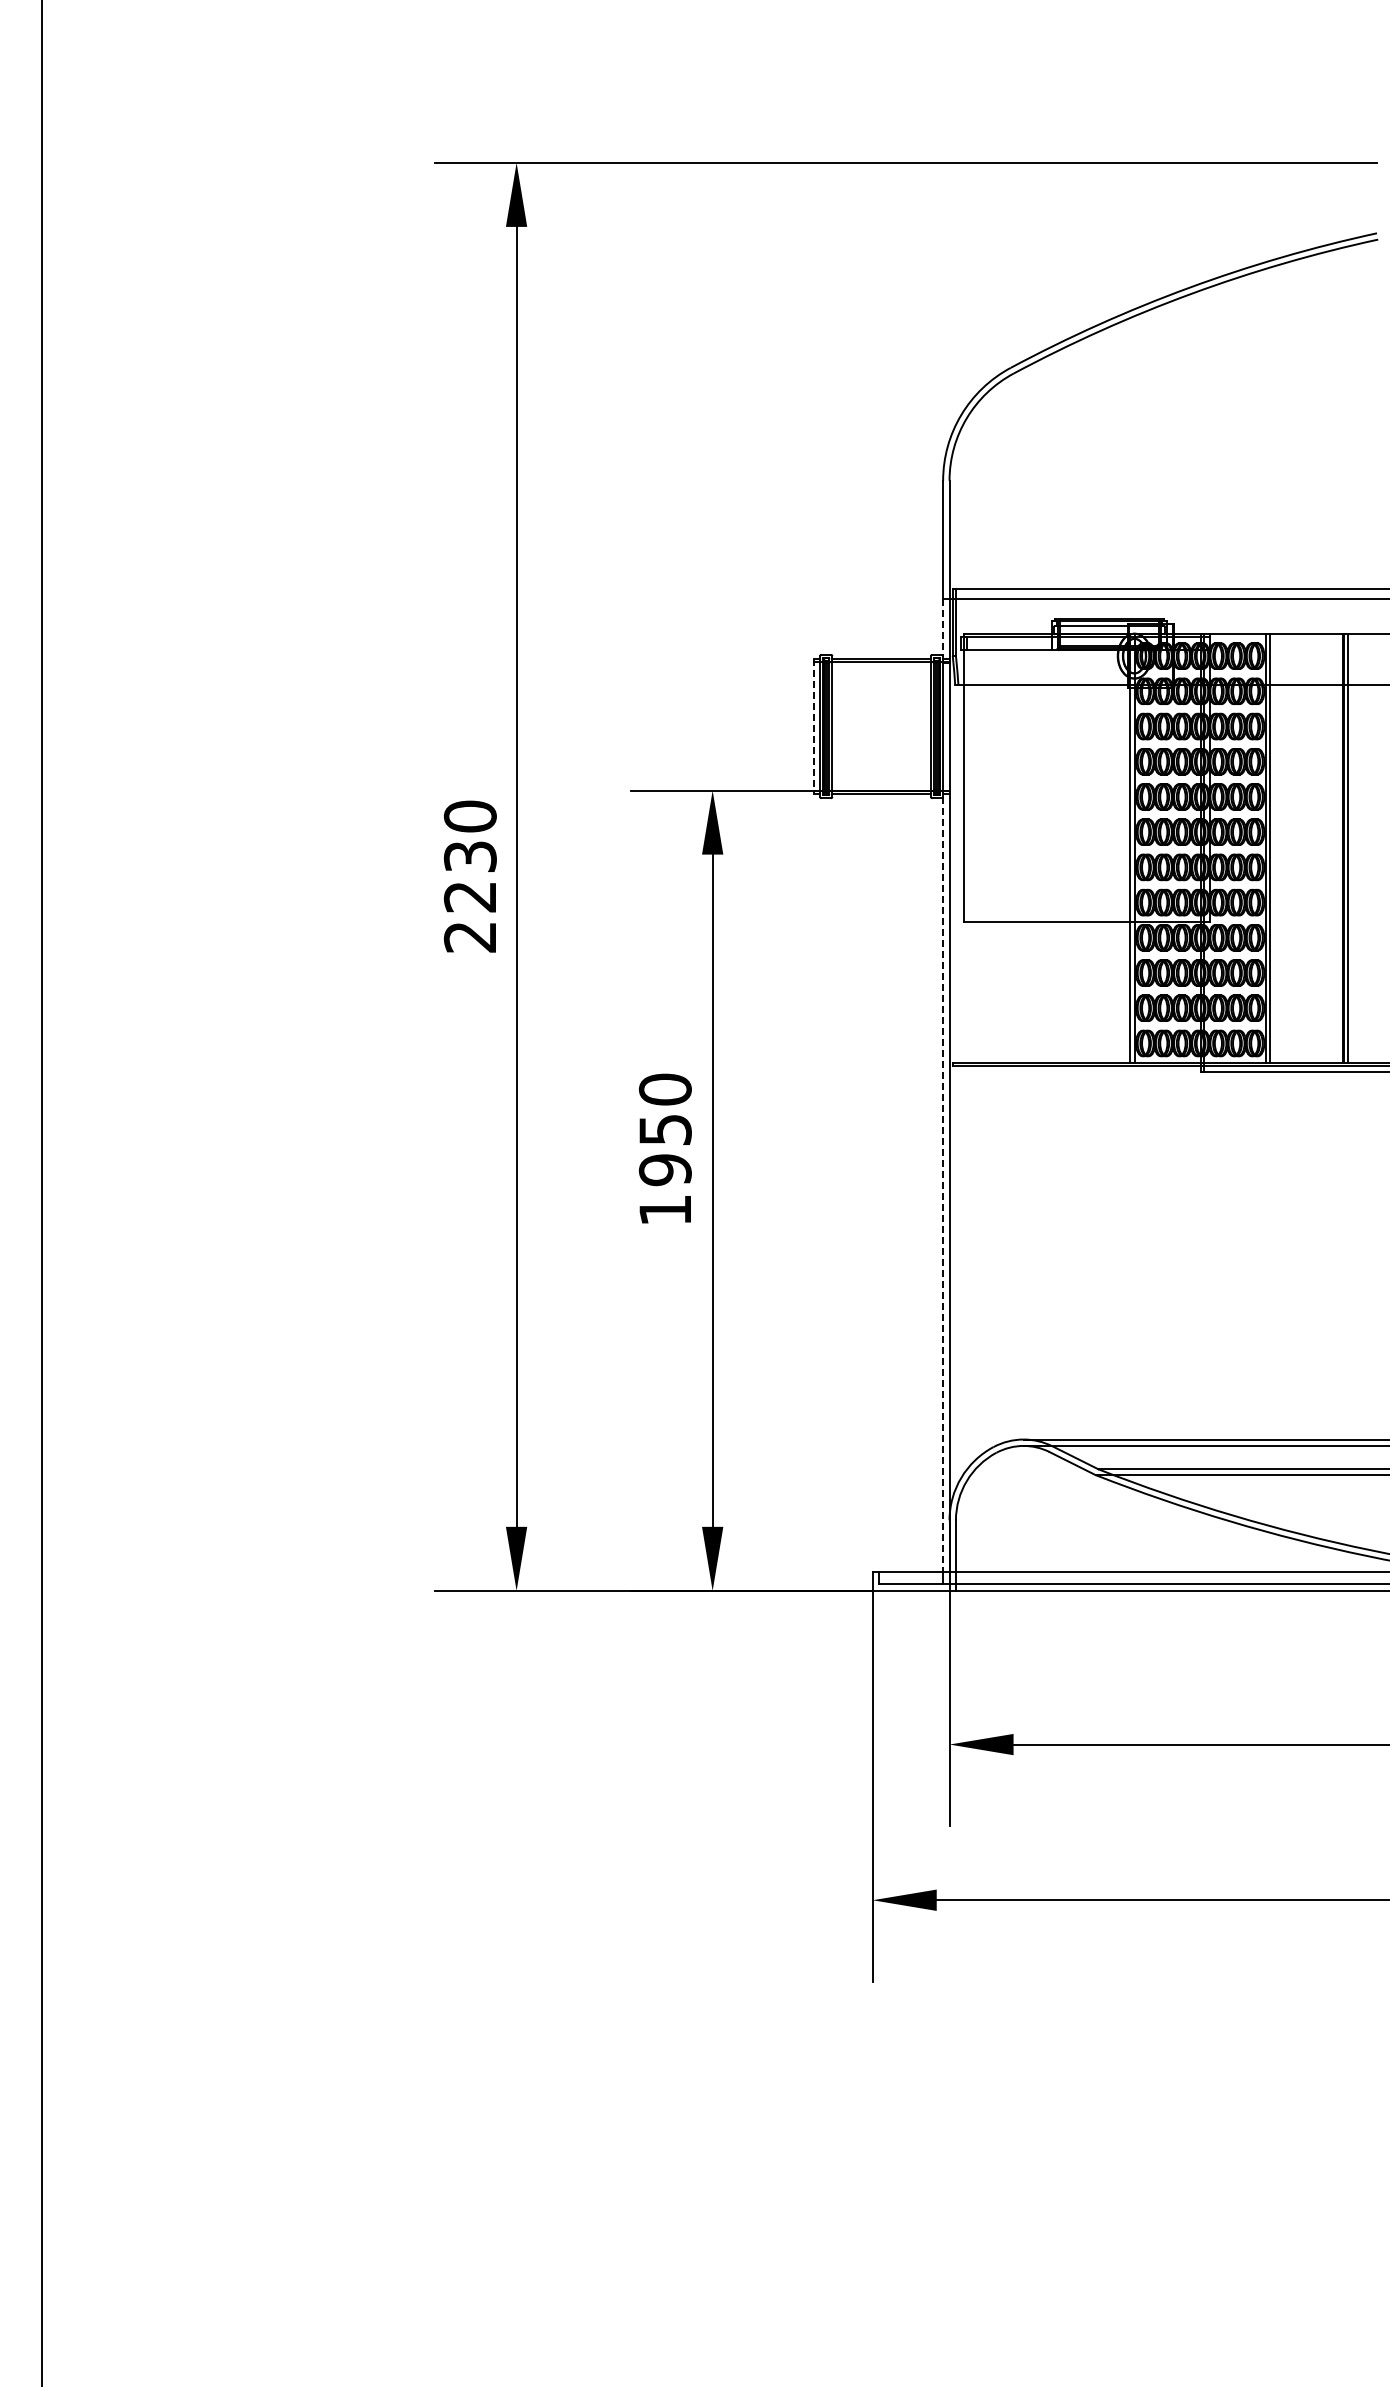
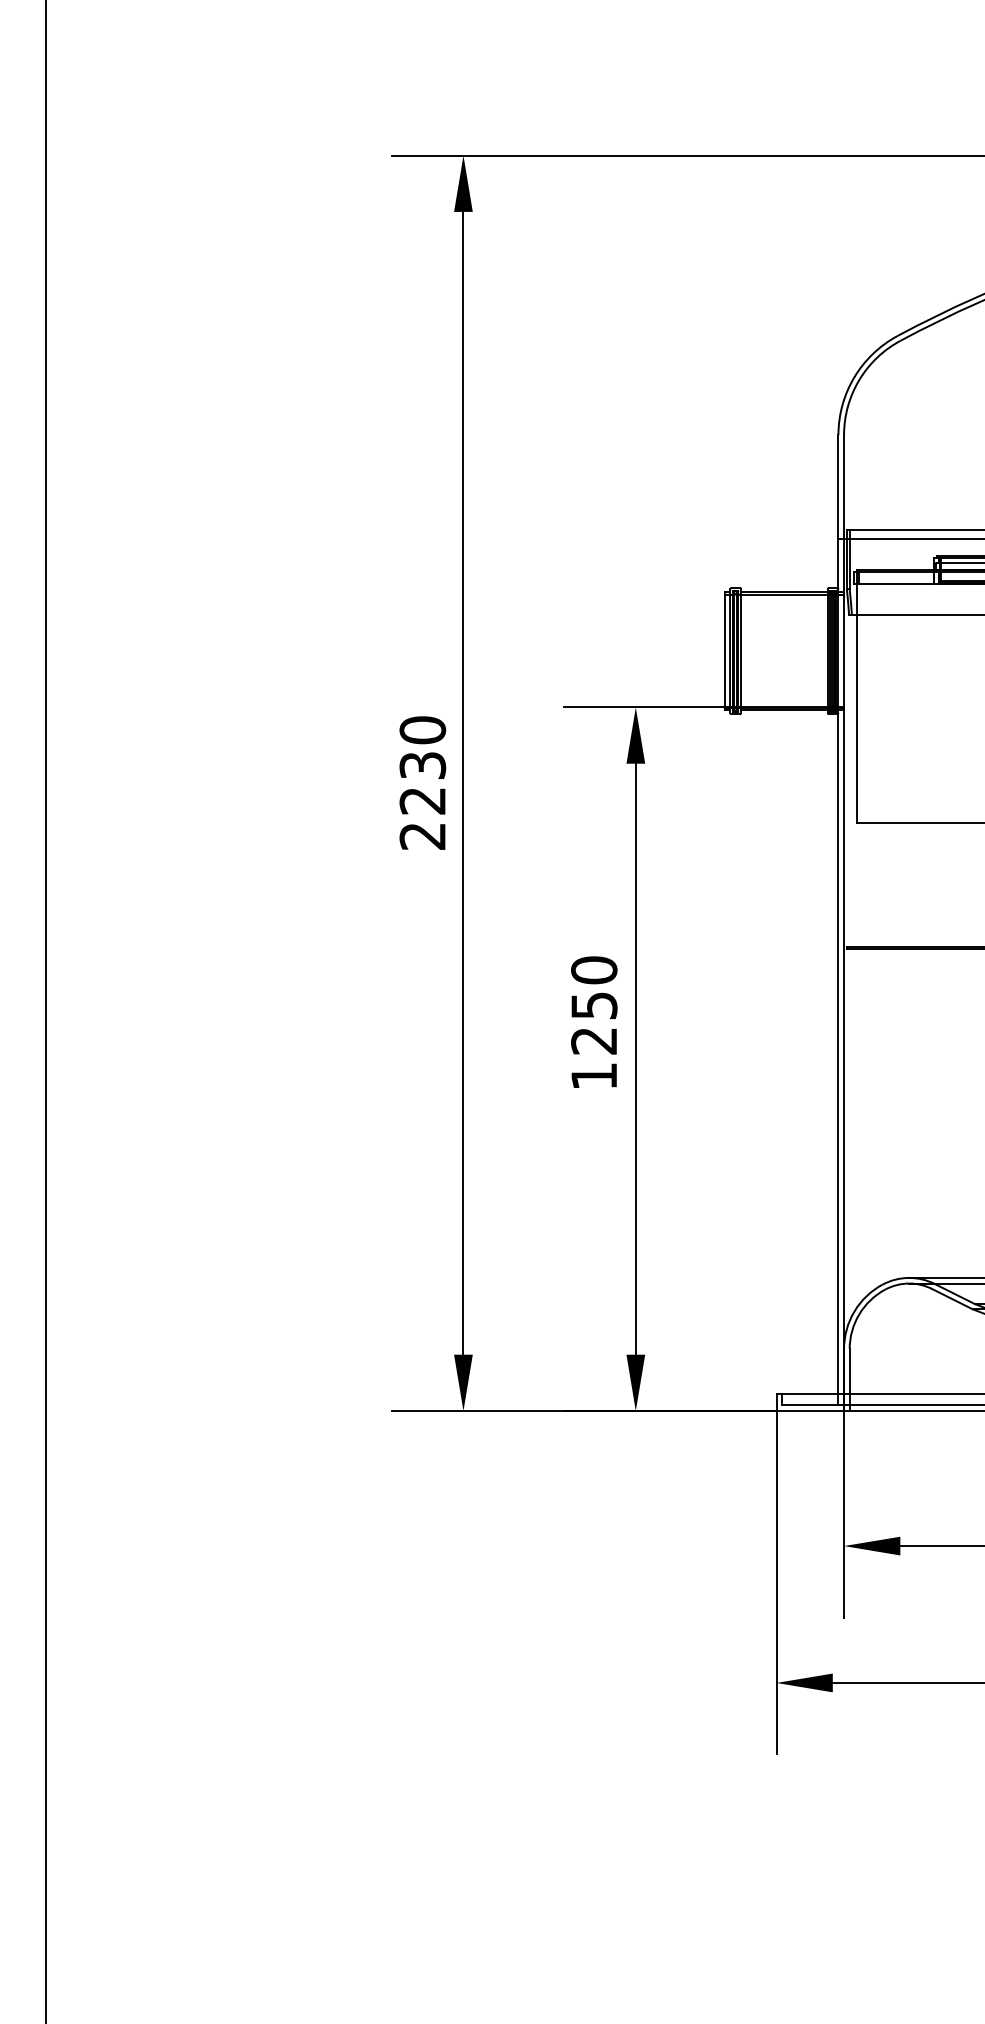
line: (943, 627) -> (838, 564), dashed -> solid
line: (813, 727) -> (724, 651), dashed -> solid
text: (665, 1170) -> (594, 1041), 1950 -> 1250
line: (943, 1184) -> (838, 1053), dashed -> solid

